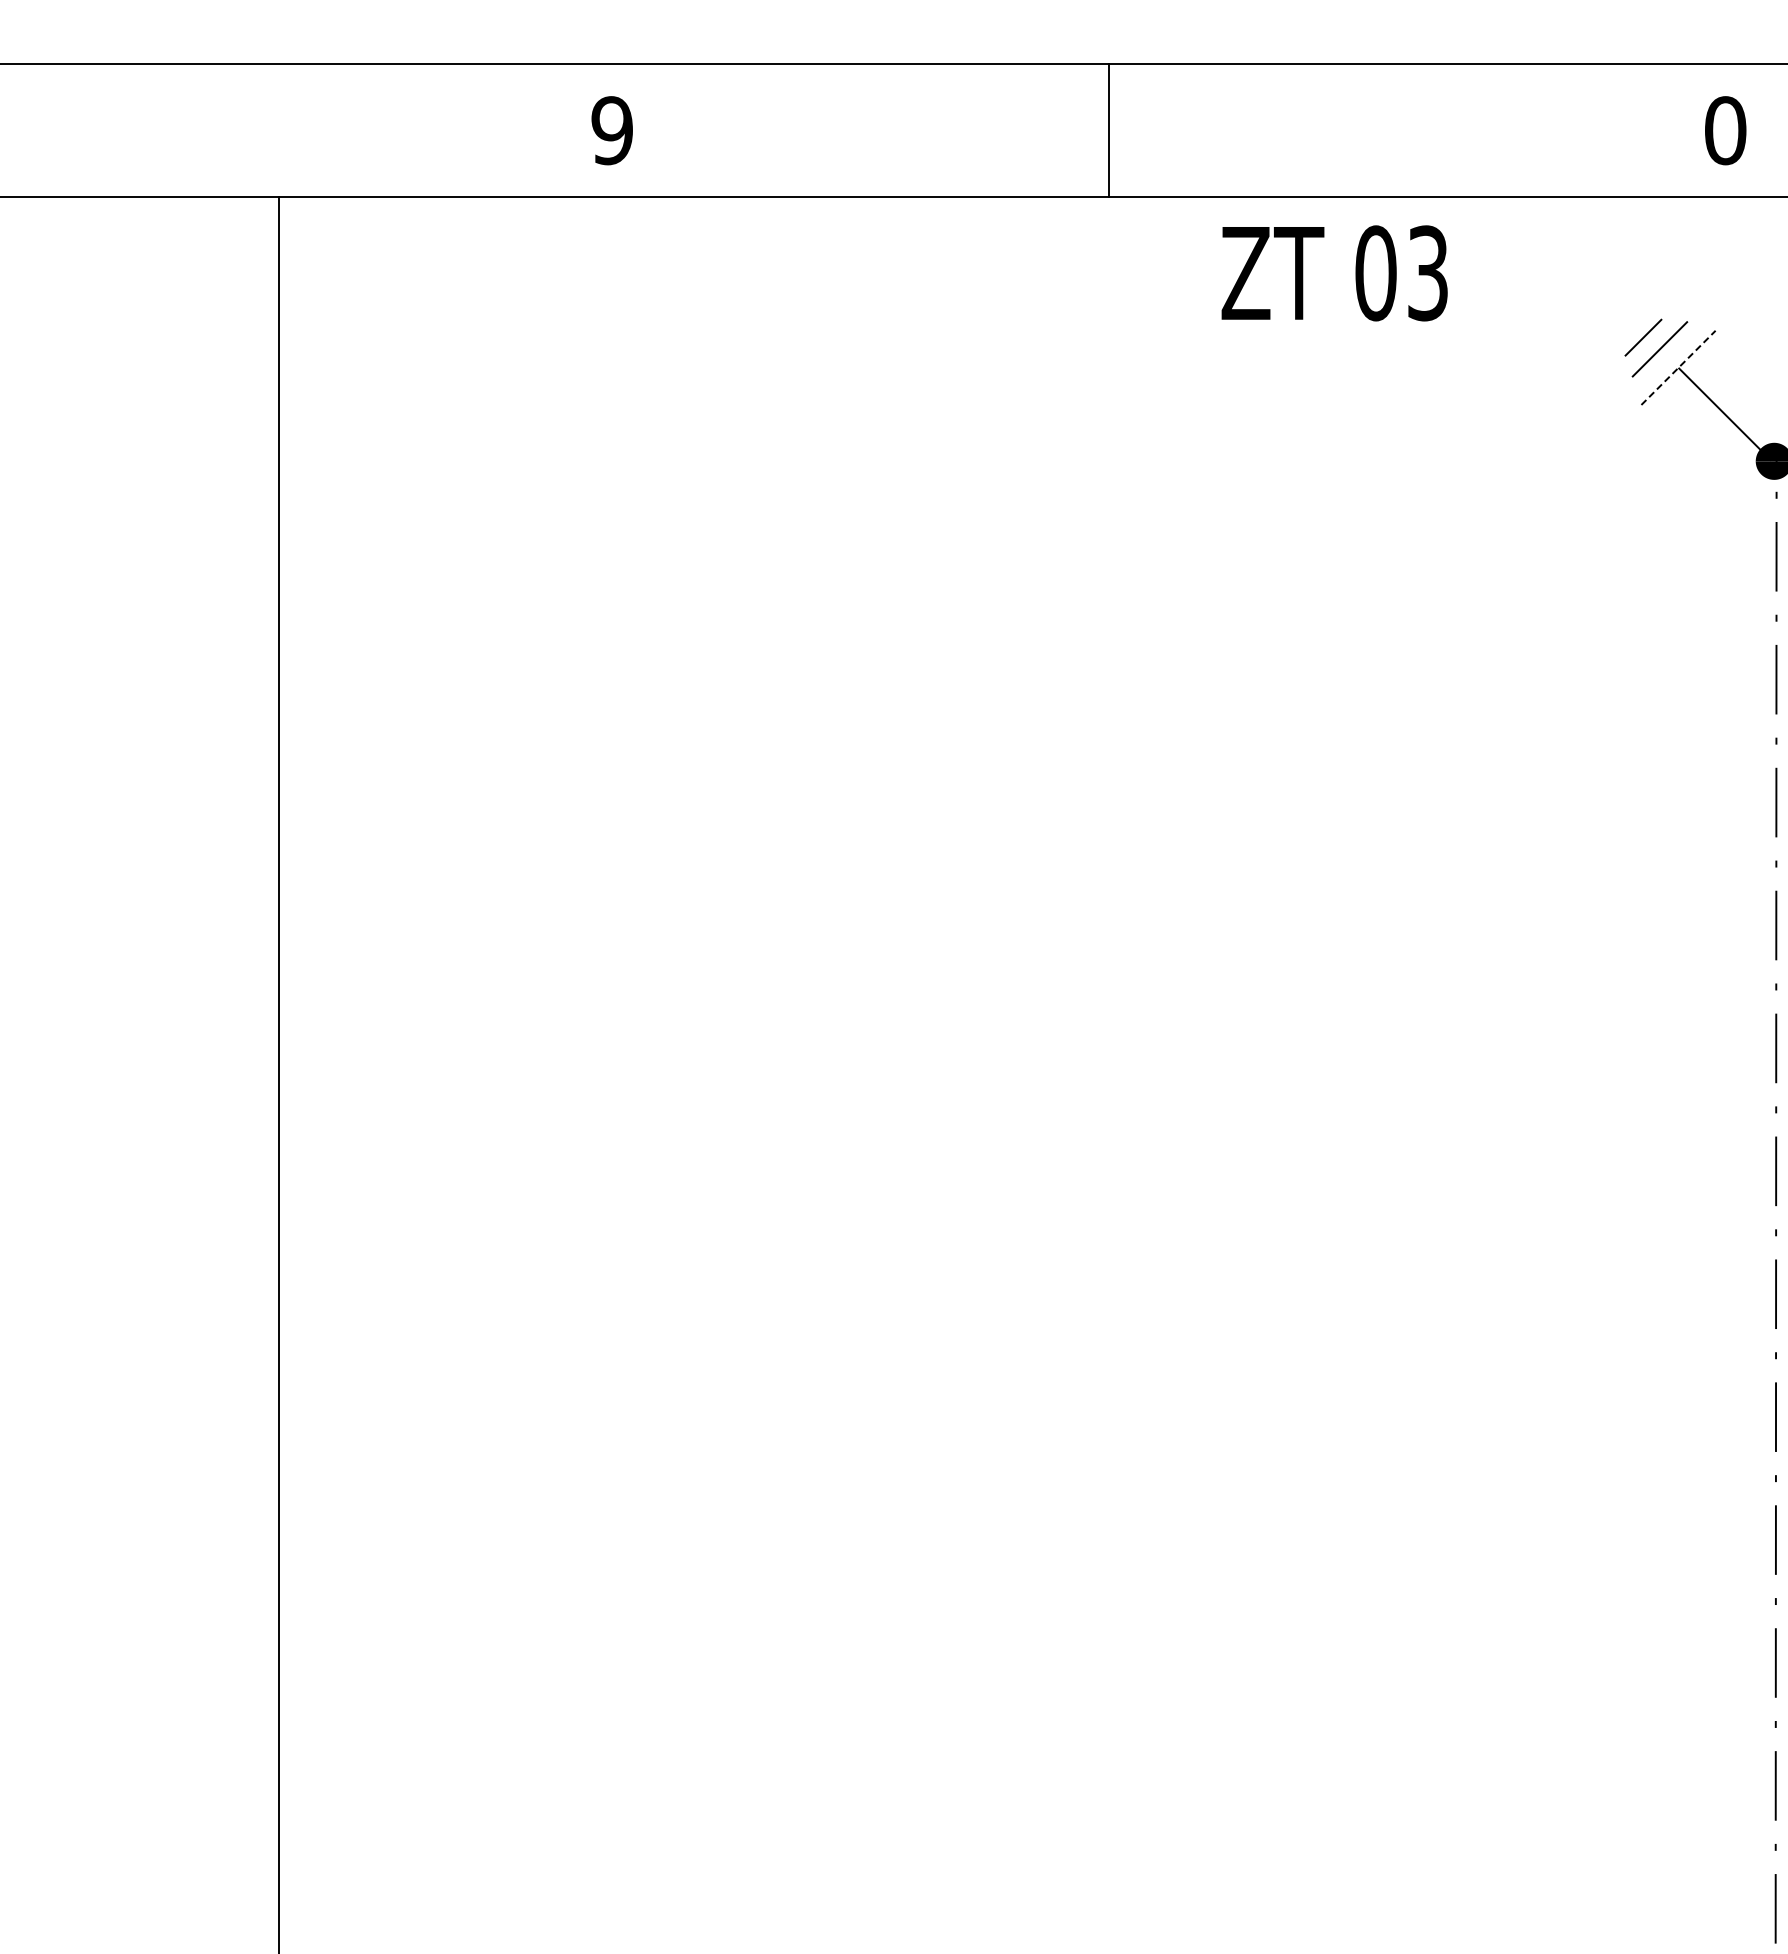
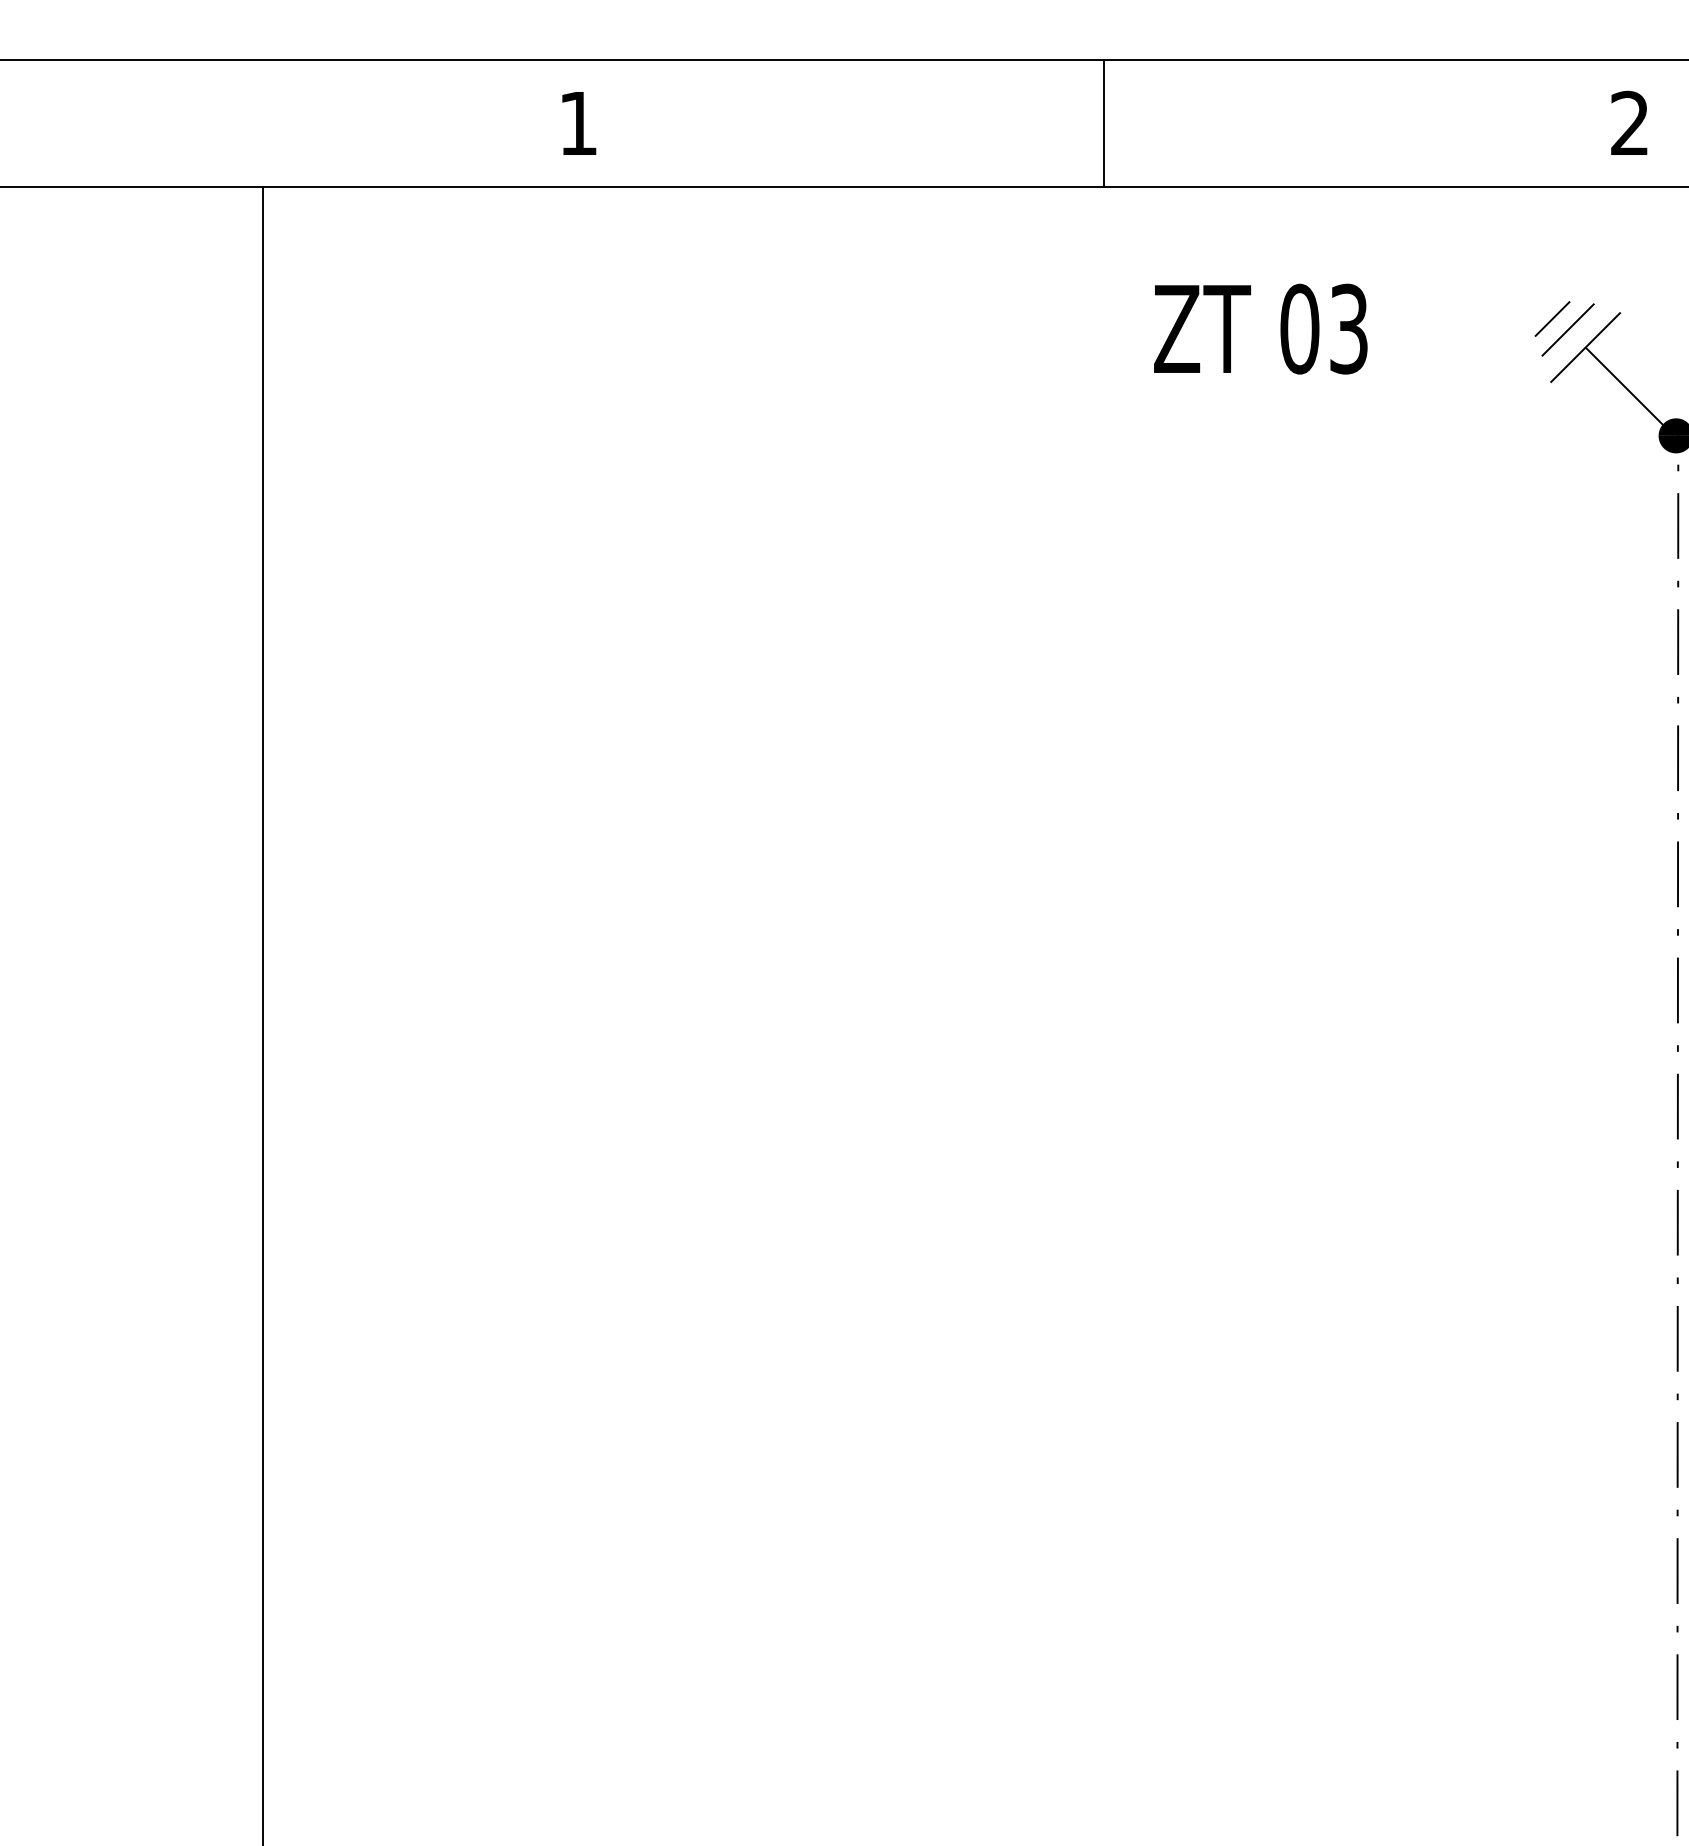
text: (611, 130) -> (577, 123), 9 -> 1
line: (1109, 130) -> (1104, 123), moved
text: (1725, 130) -> (1630, 123), 0 -> 2
text: (1334, 273) -> (1260, 329), moved
line: (1678, 367) -> (1585, 347), dashed -> solid

